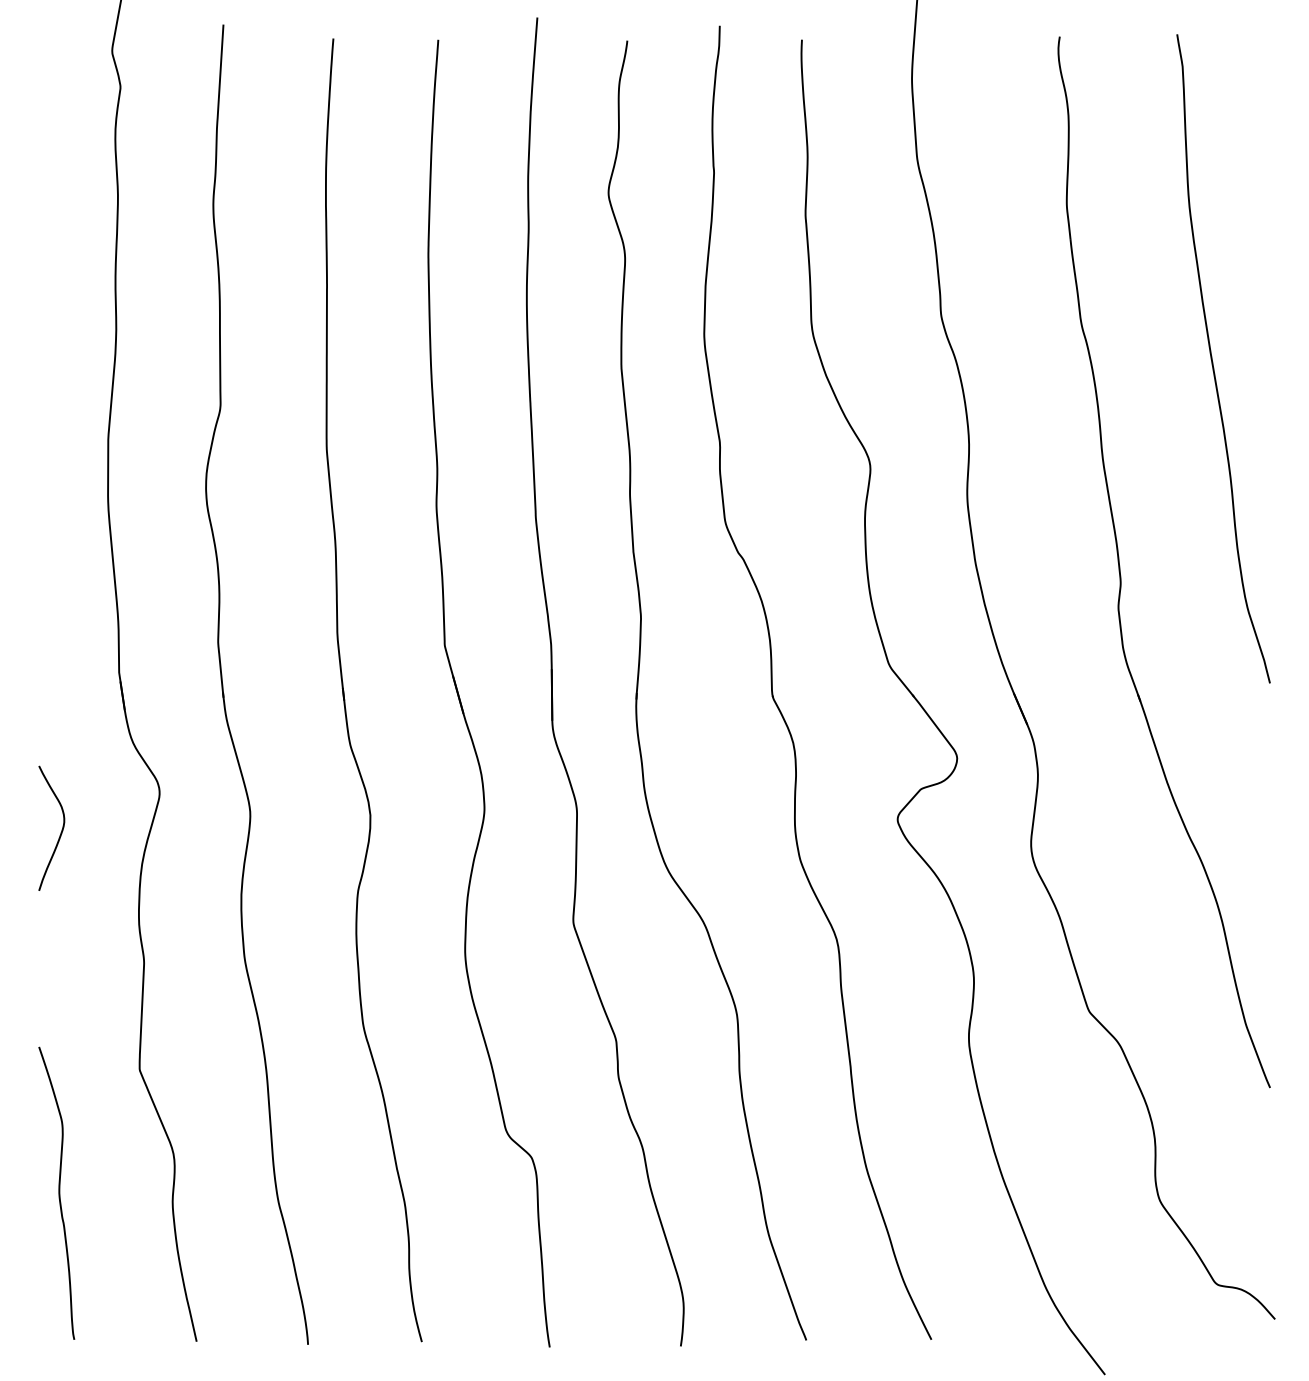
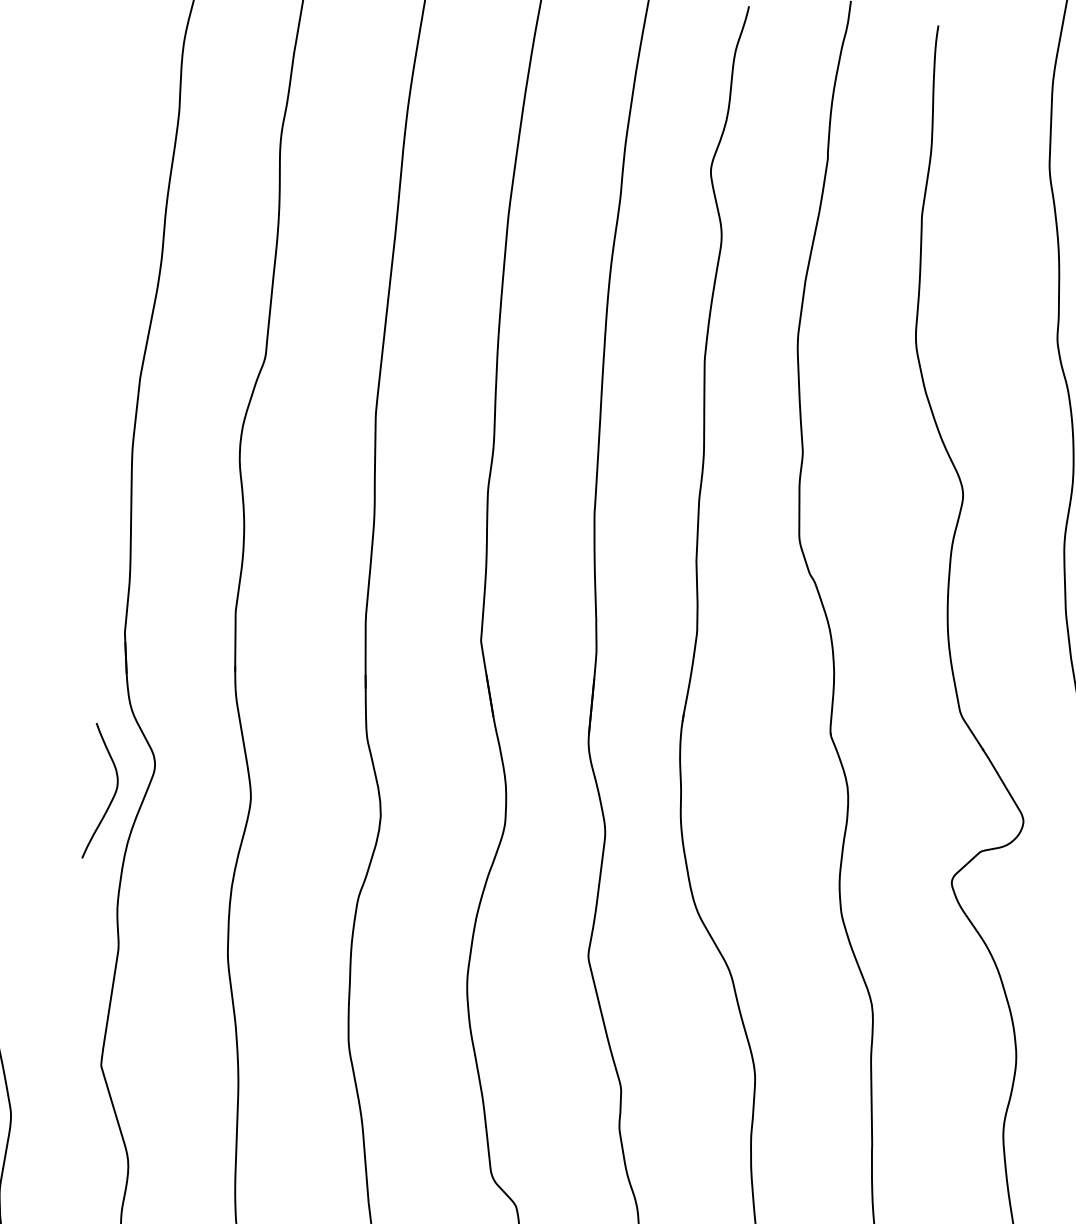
curve: (61, 829) -> (113, 794), moved

